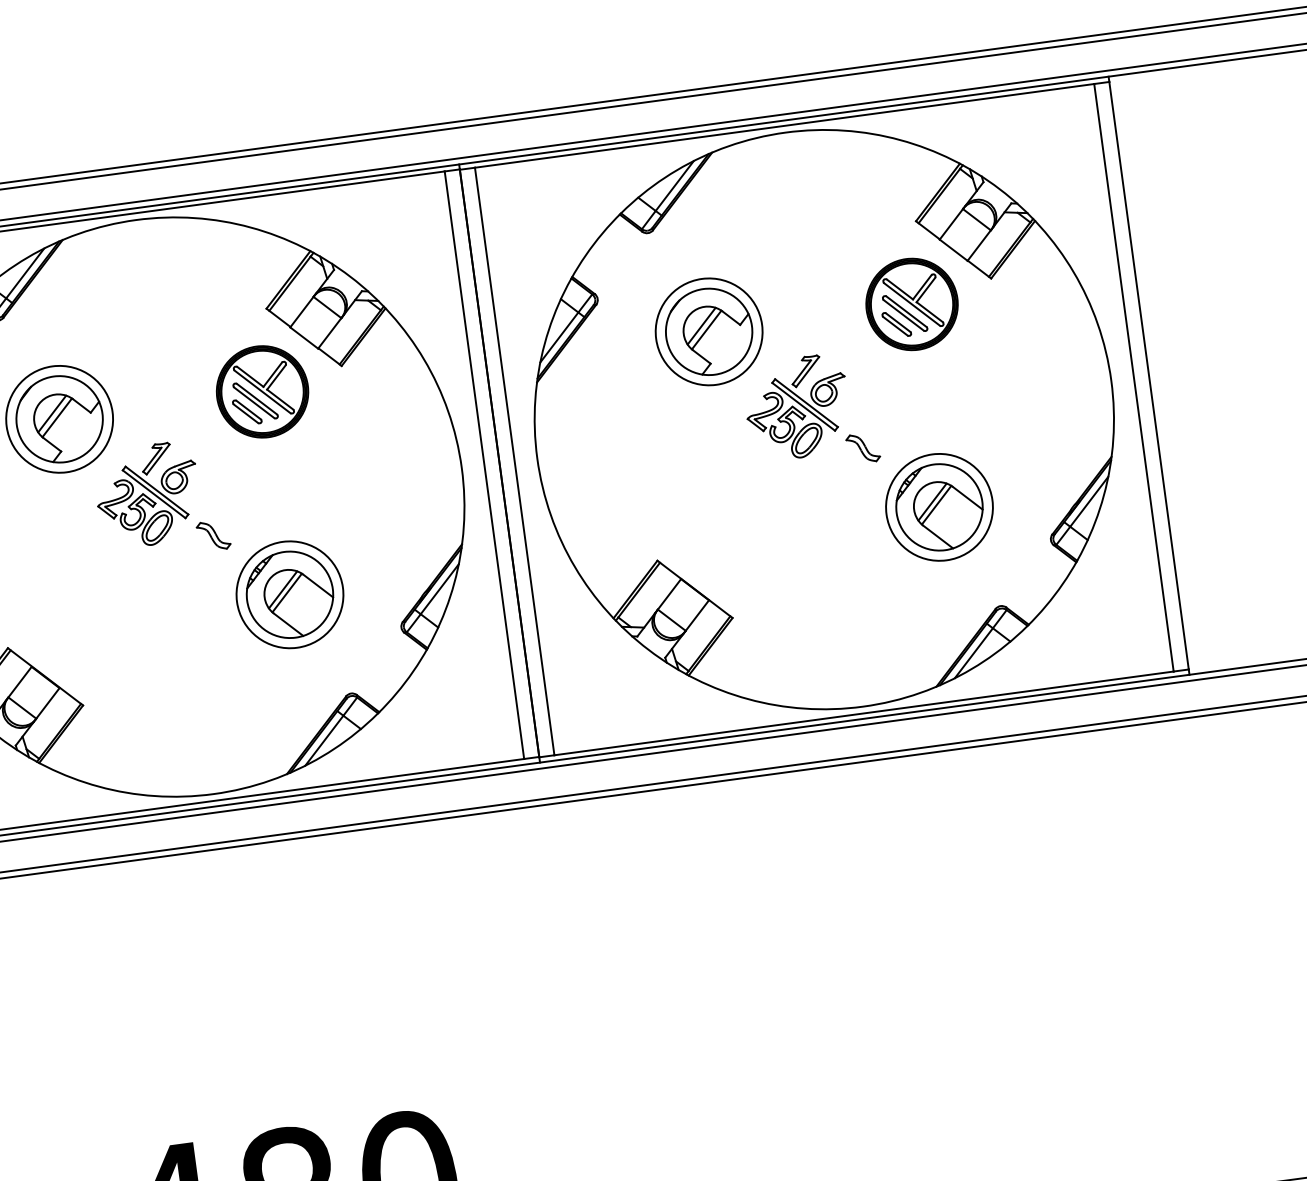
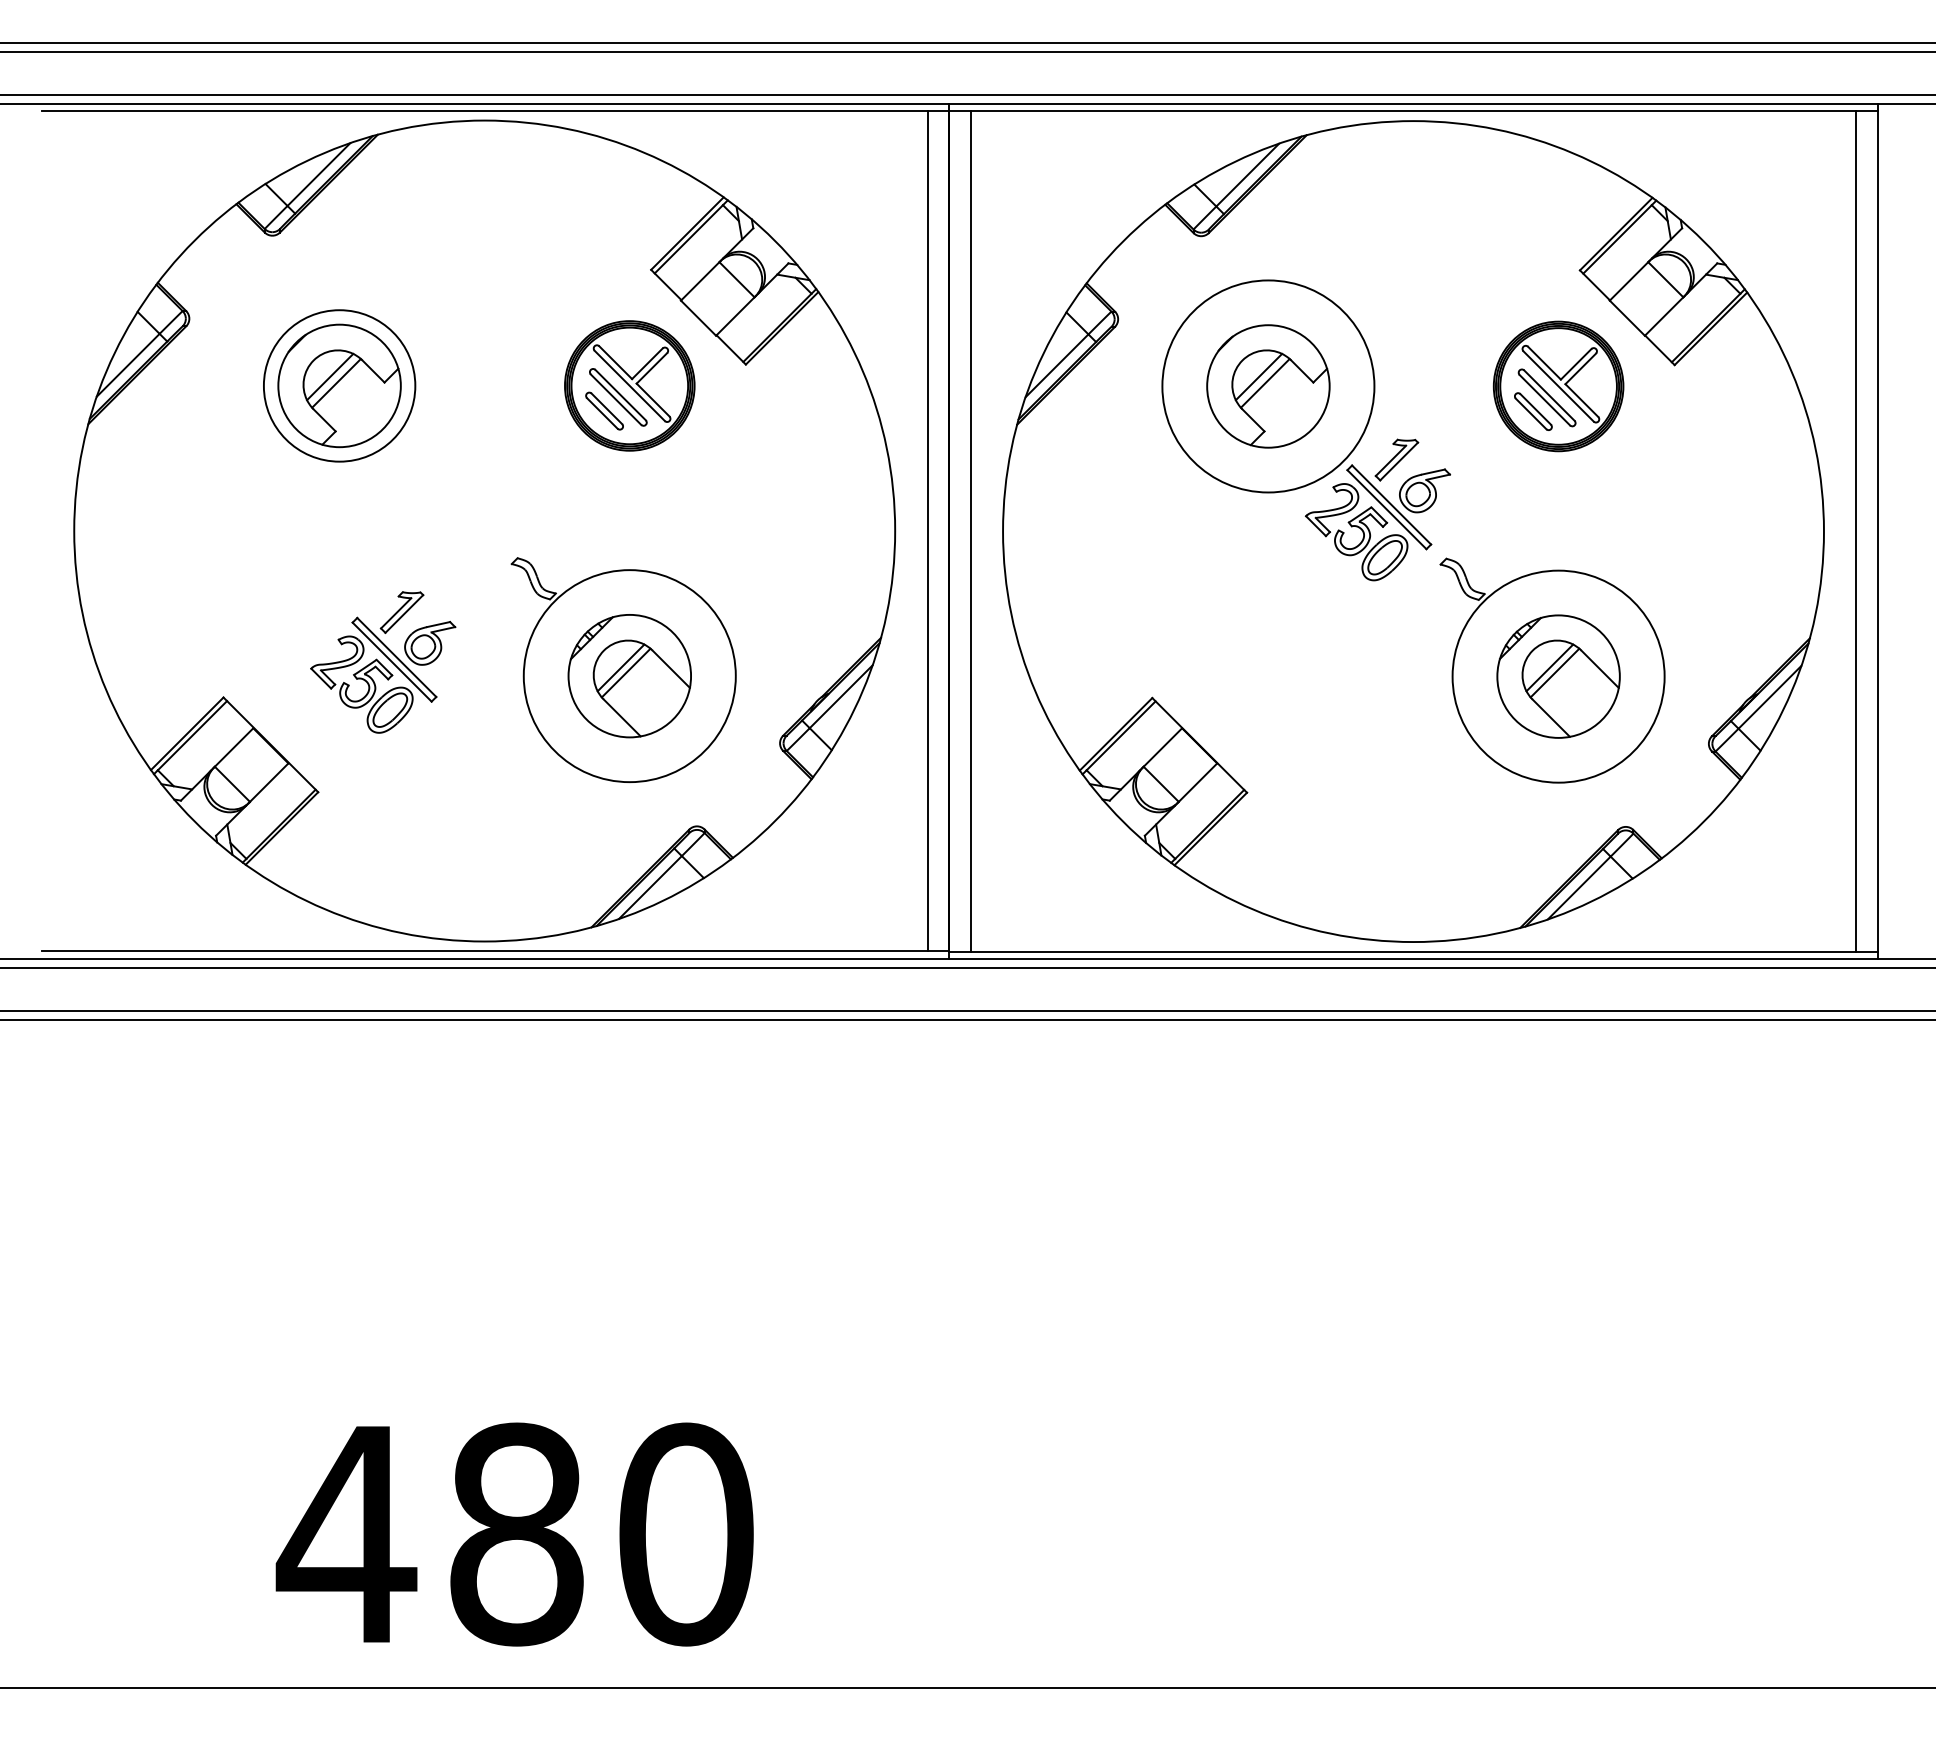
circle: (709, 331) -> (1268, 386), size x1.4
part: (148, 495) -> (383, 662), moved
circle: (939, 507) -> (1558, 676), size x1.4
circle: (289, 594) -> (629, 675), size x1.4

